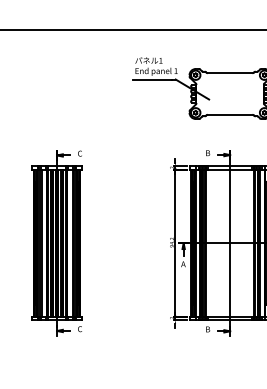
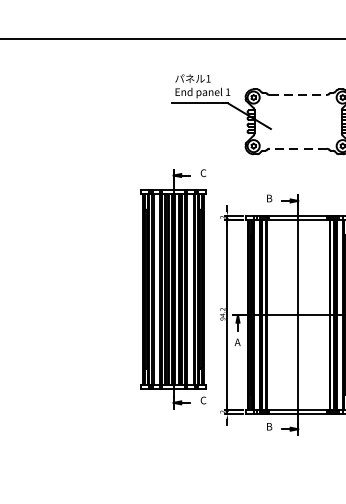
line: (230, 73) -> (298, 95), solid -> dashed
line: (229, 114) -> (297, 148), solid -> dashed
part: (56, 243) -> (173, 289), moved

